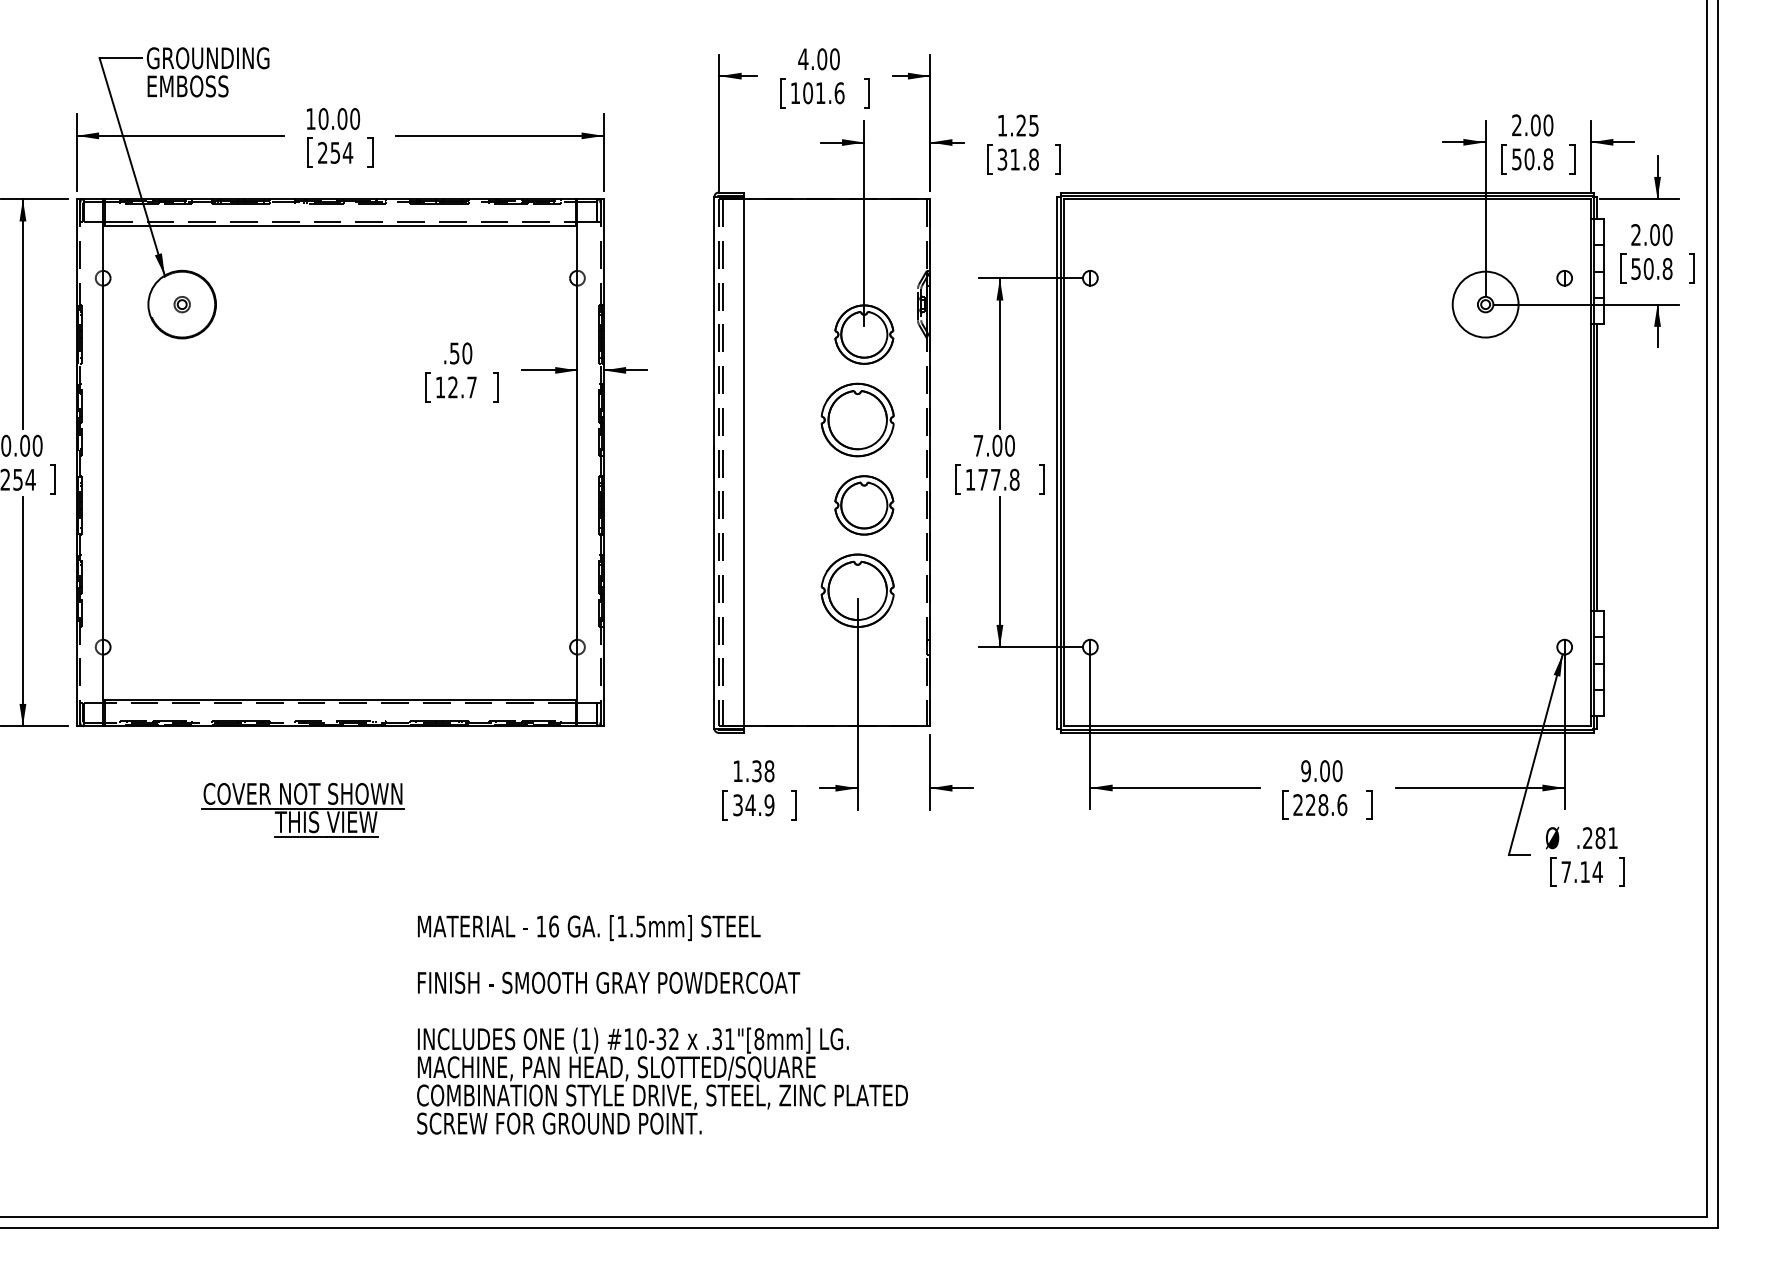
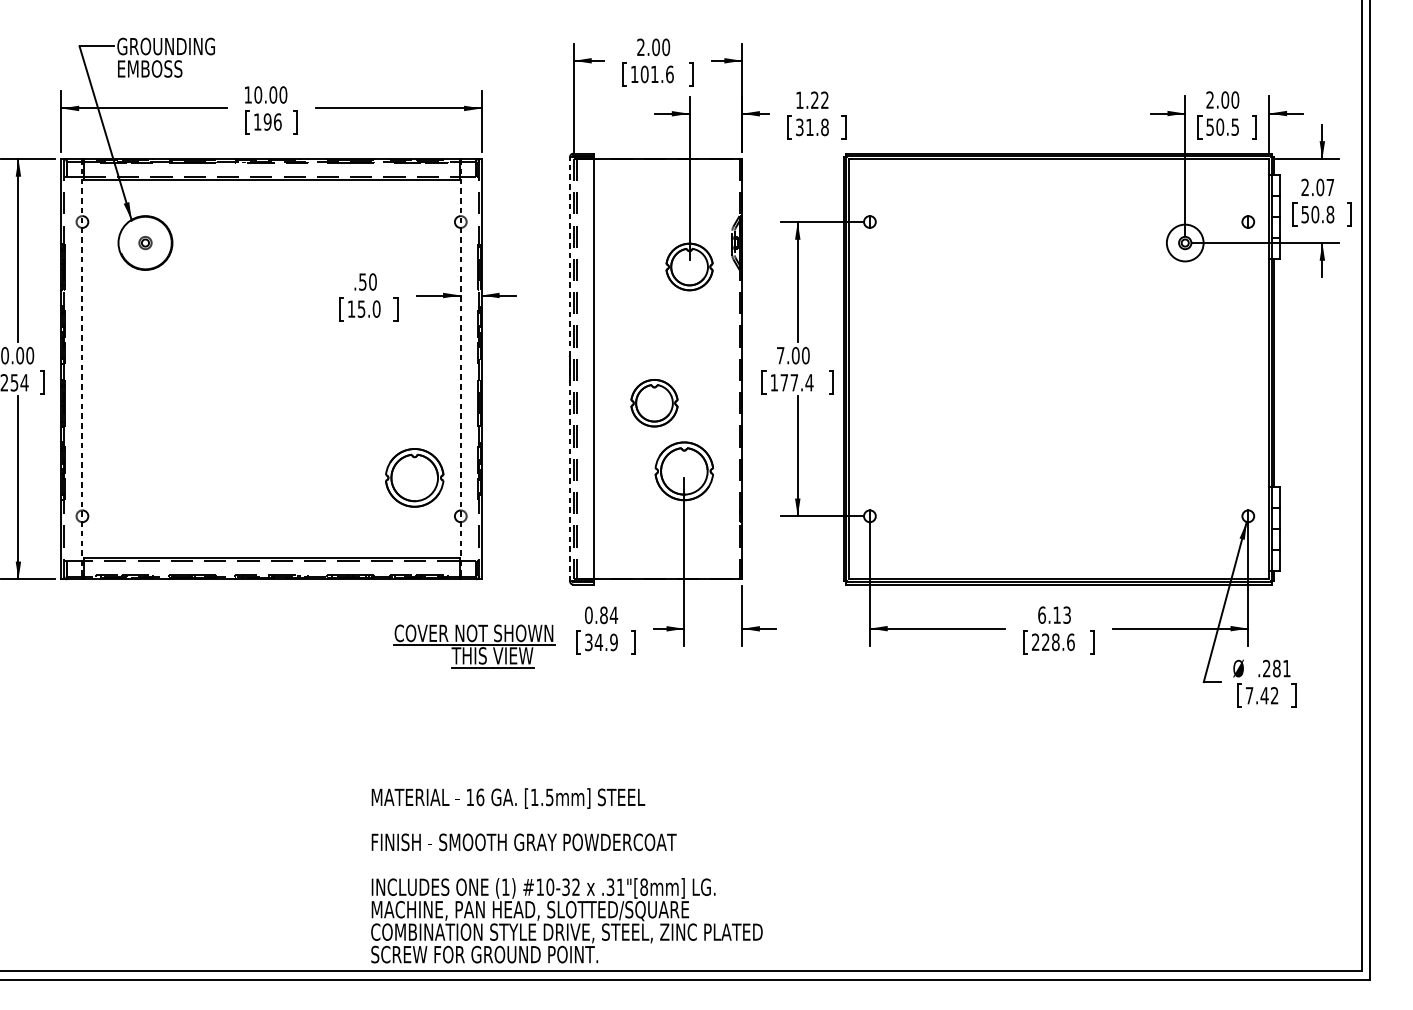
text: (803, 58) -> (641, 46), 4.00 -> 2.00
text: (1033, 125) -> (824, 100), 1.25 -> 1.22
text: (335, 152) -> (267, 121), 254 -> 196
text: (1548, 159) -> (1235, 127), 50.8 -> 50.5
text: (1667, 234) -> (1330, 187), 2.00 -> 2.07
circle: (1485, 304) -> (1185, 242), size x0.7
text: (462, 387) -> (369, 309), 12.7 -> 15.0
part: (857, 419) -> (414, 477), moved
line: (103, 462) -> (82, 368), solid -> dashed
line: (577, 462) -> (460, 368), solid -> dashed
line: (714, 462) -> (570, 368), solid -> dashed
text: (1014, 479) -> (809, 382), 177.8 -> 177.4
part: (864, 505) -> (654, 403), moved
text: (753, 771) -> (601, 615), 1.38 -> 0.84
text: (1321, 771) -> (1054, 615), 9.00 -> 6.13
part: (302, 809) -> (473, 645), moved
text: (1591, 871) -> (1269, 695), 7.14 -> 7.42
text: (662, 1024) -> (566, 875), moved

